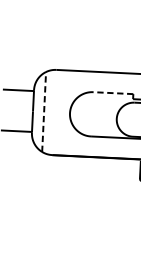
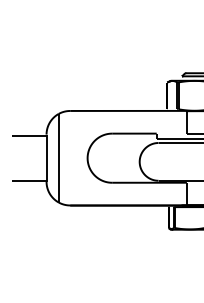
line: (112, 93) -> (133, 133), dashed -> solid
line: (43, 111) -> (58, 157), dashed -> solid

